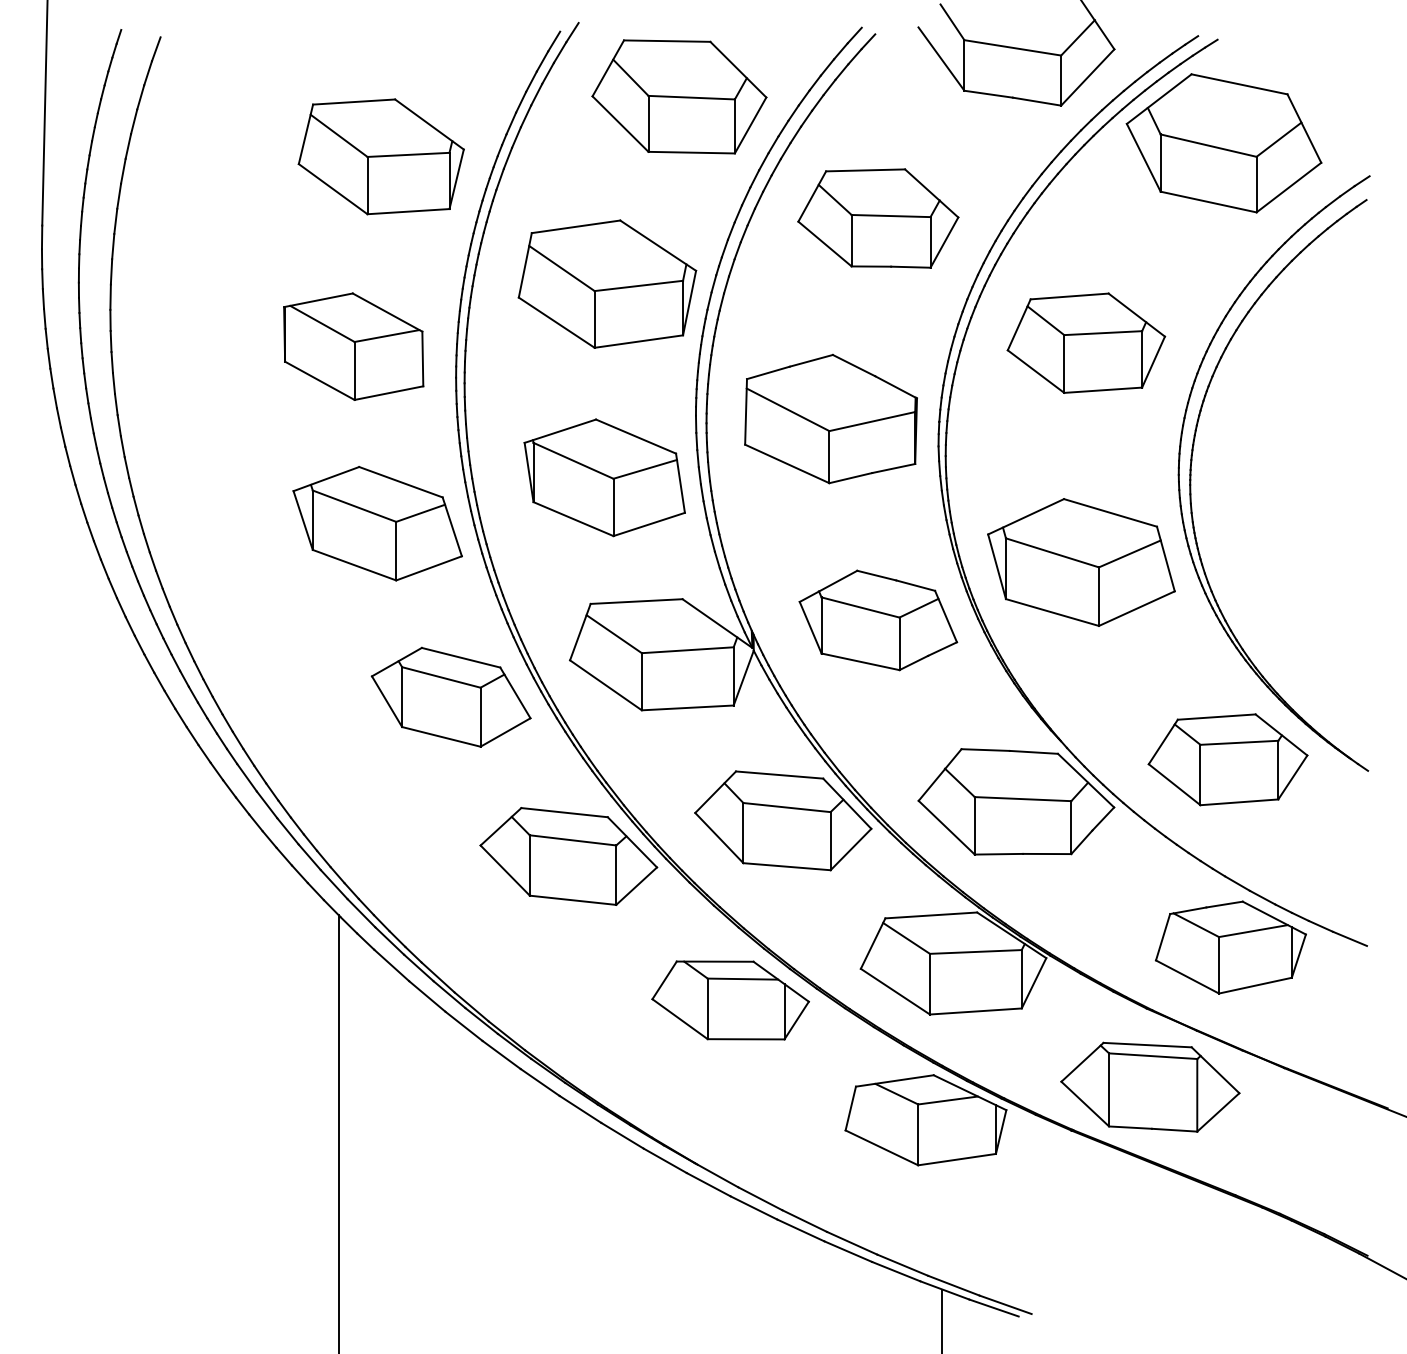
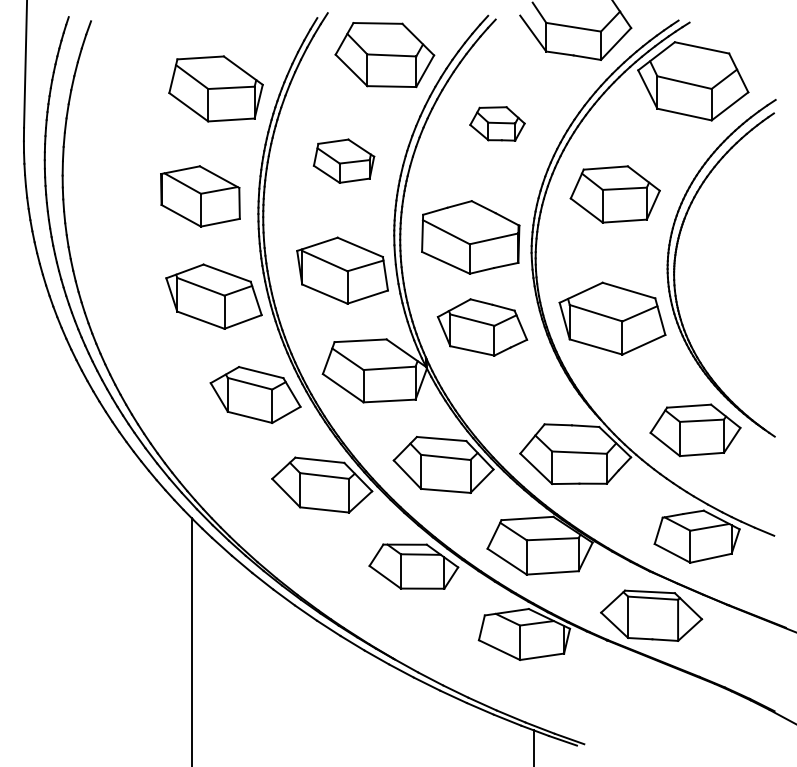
part: (878, 217) -> (497, 123), size x0.6
part: (606, 284) -> (343, 161), size x0.6
part: (878, 620) -> (482, 327), moved

